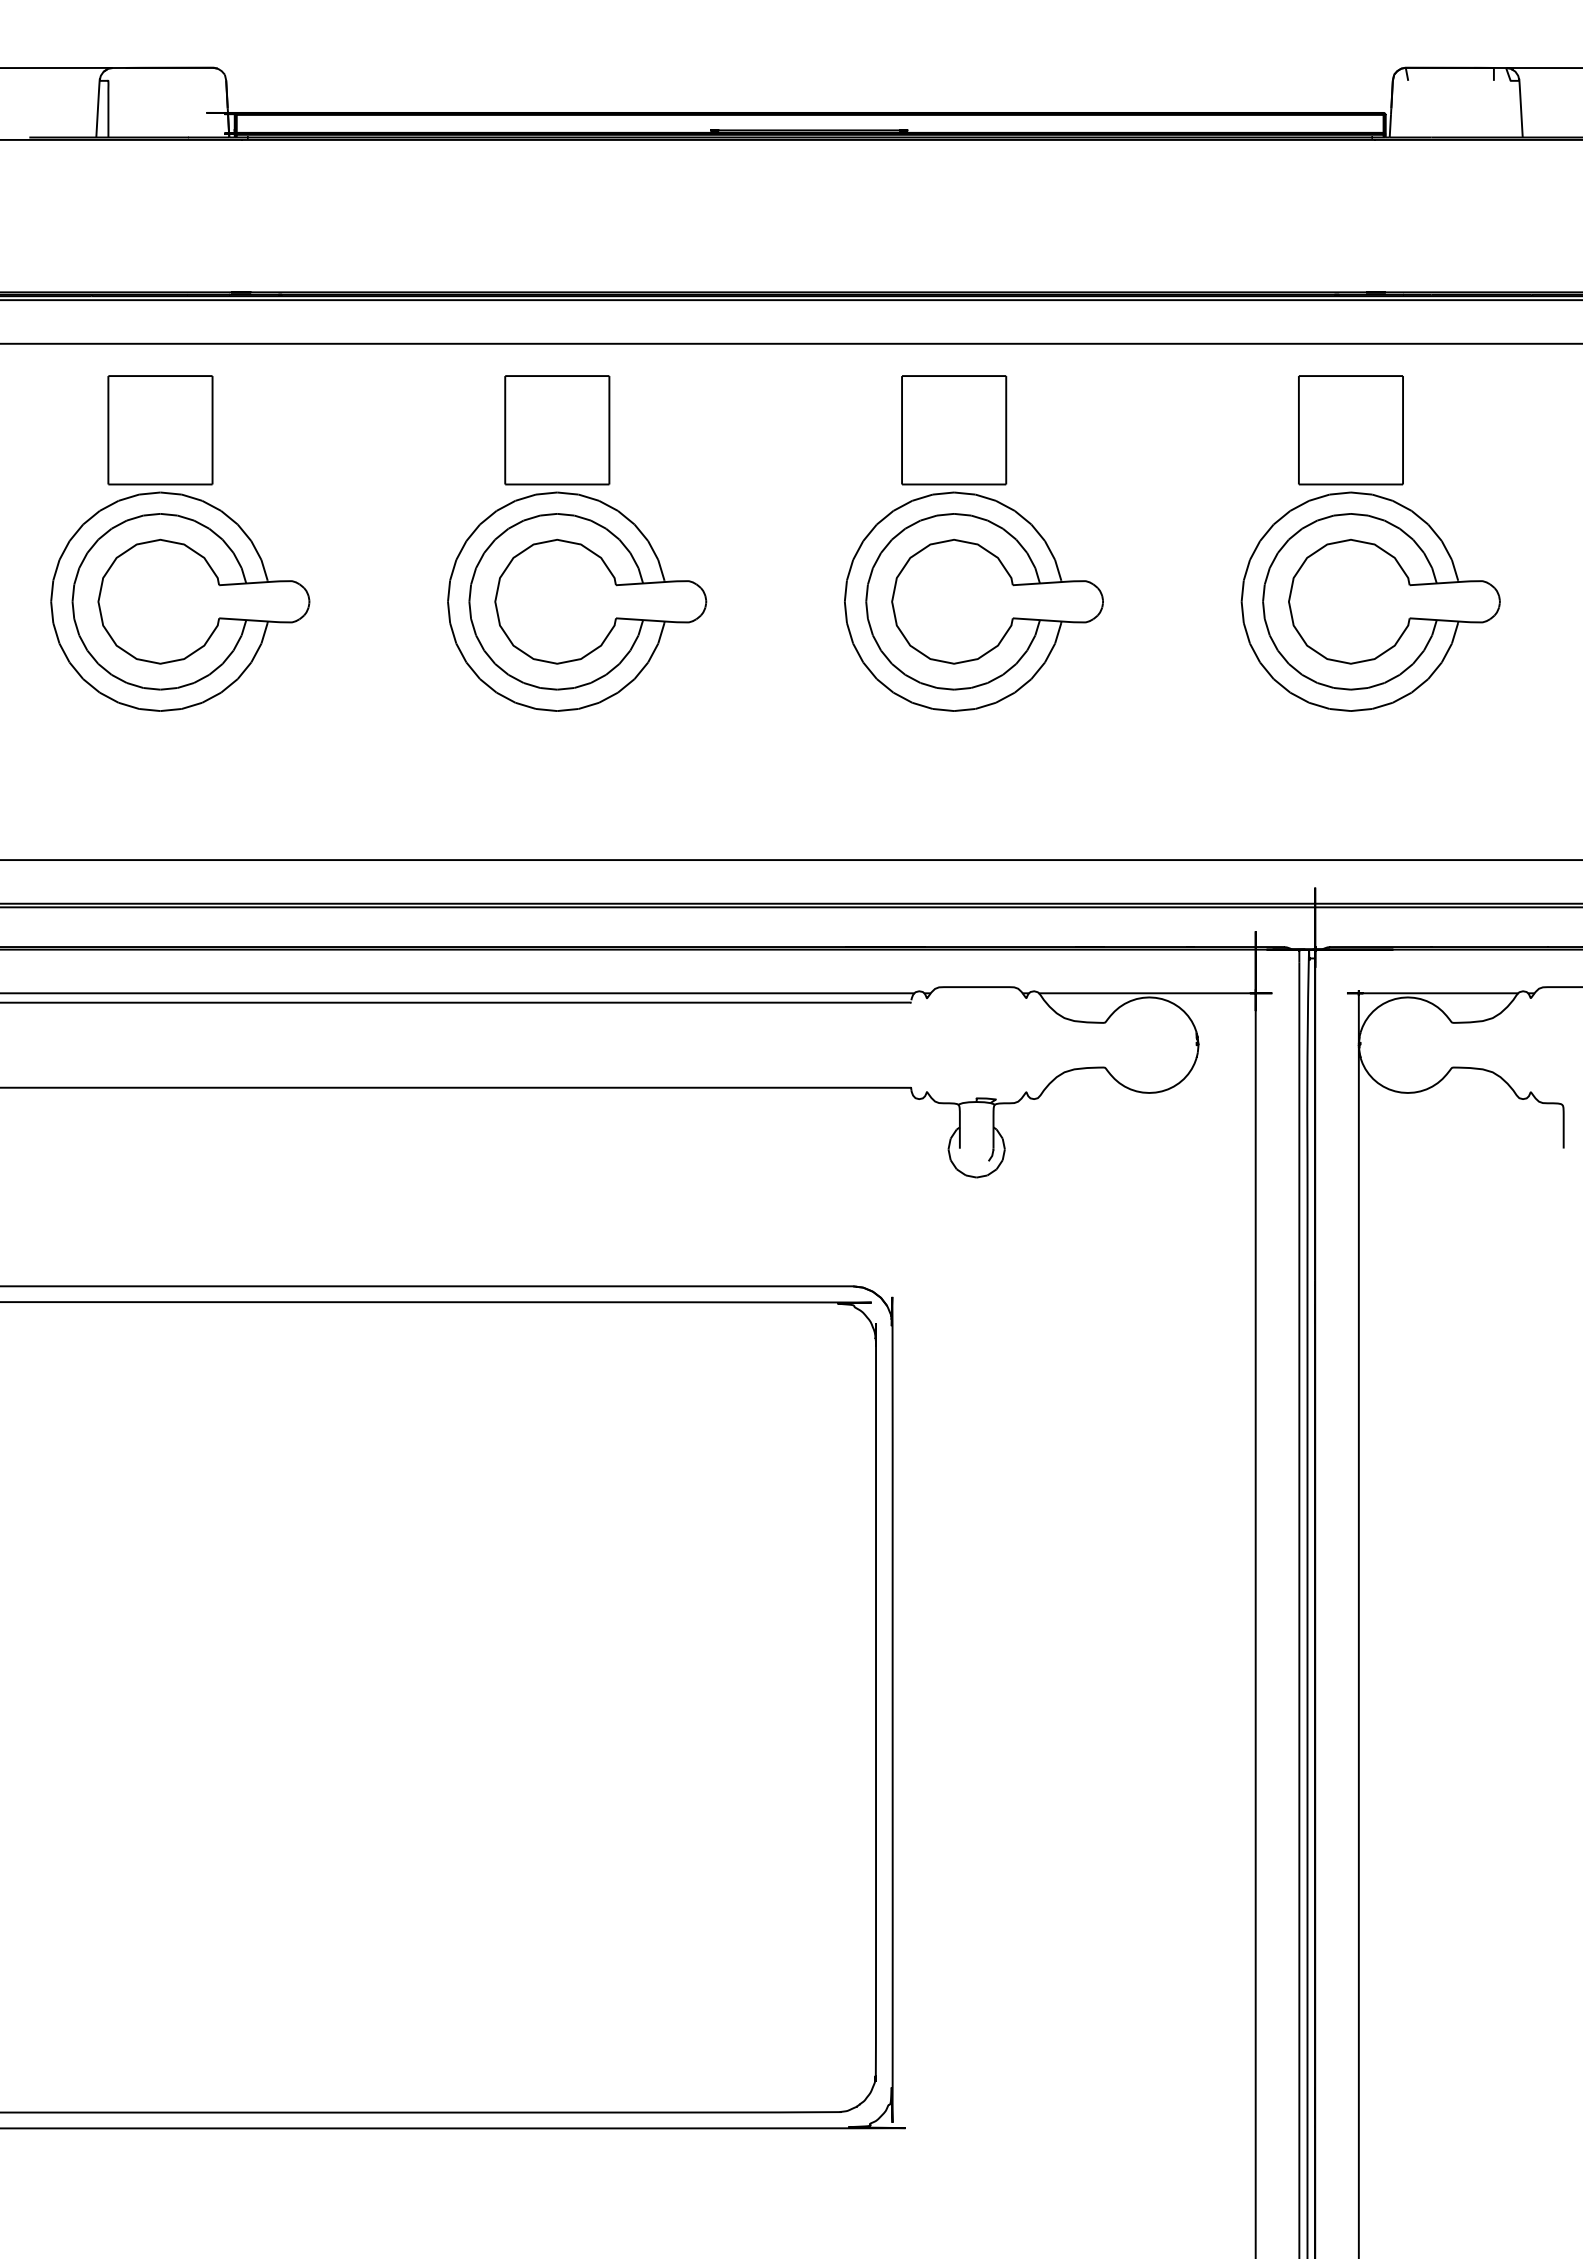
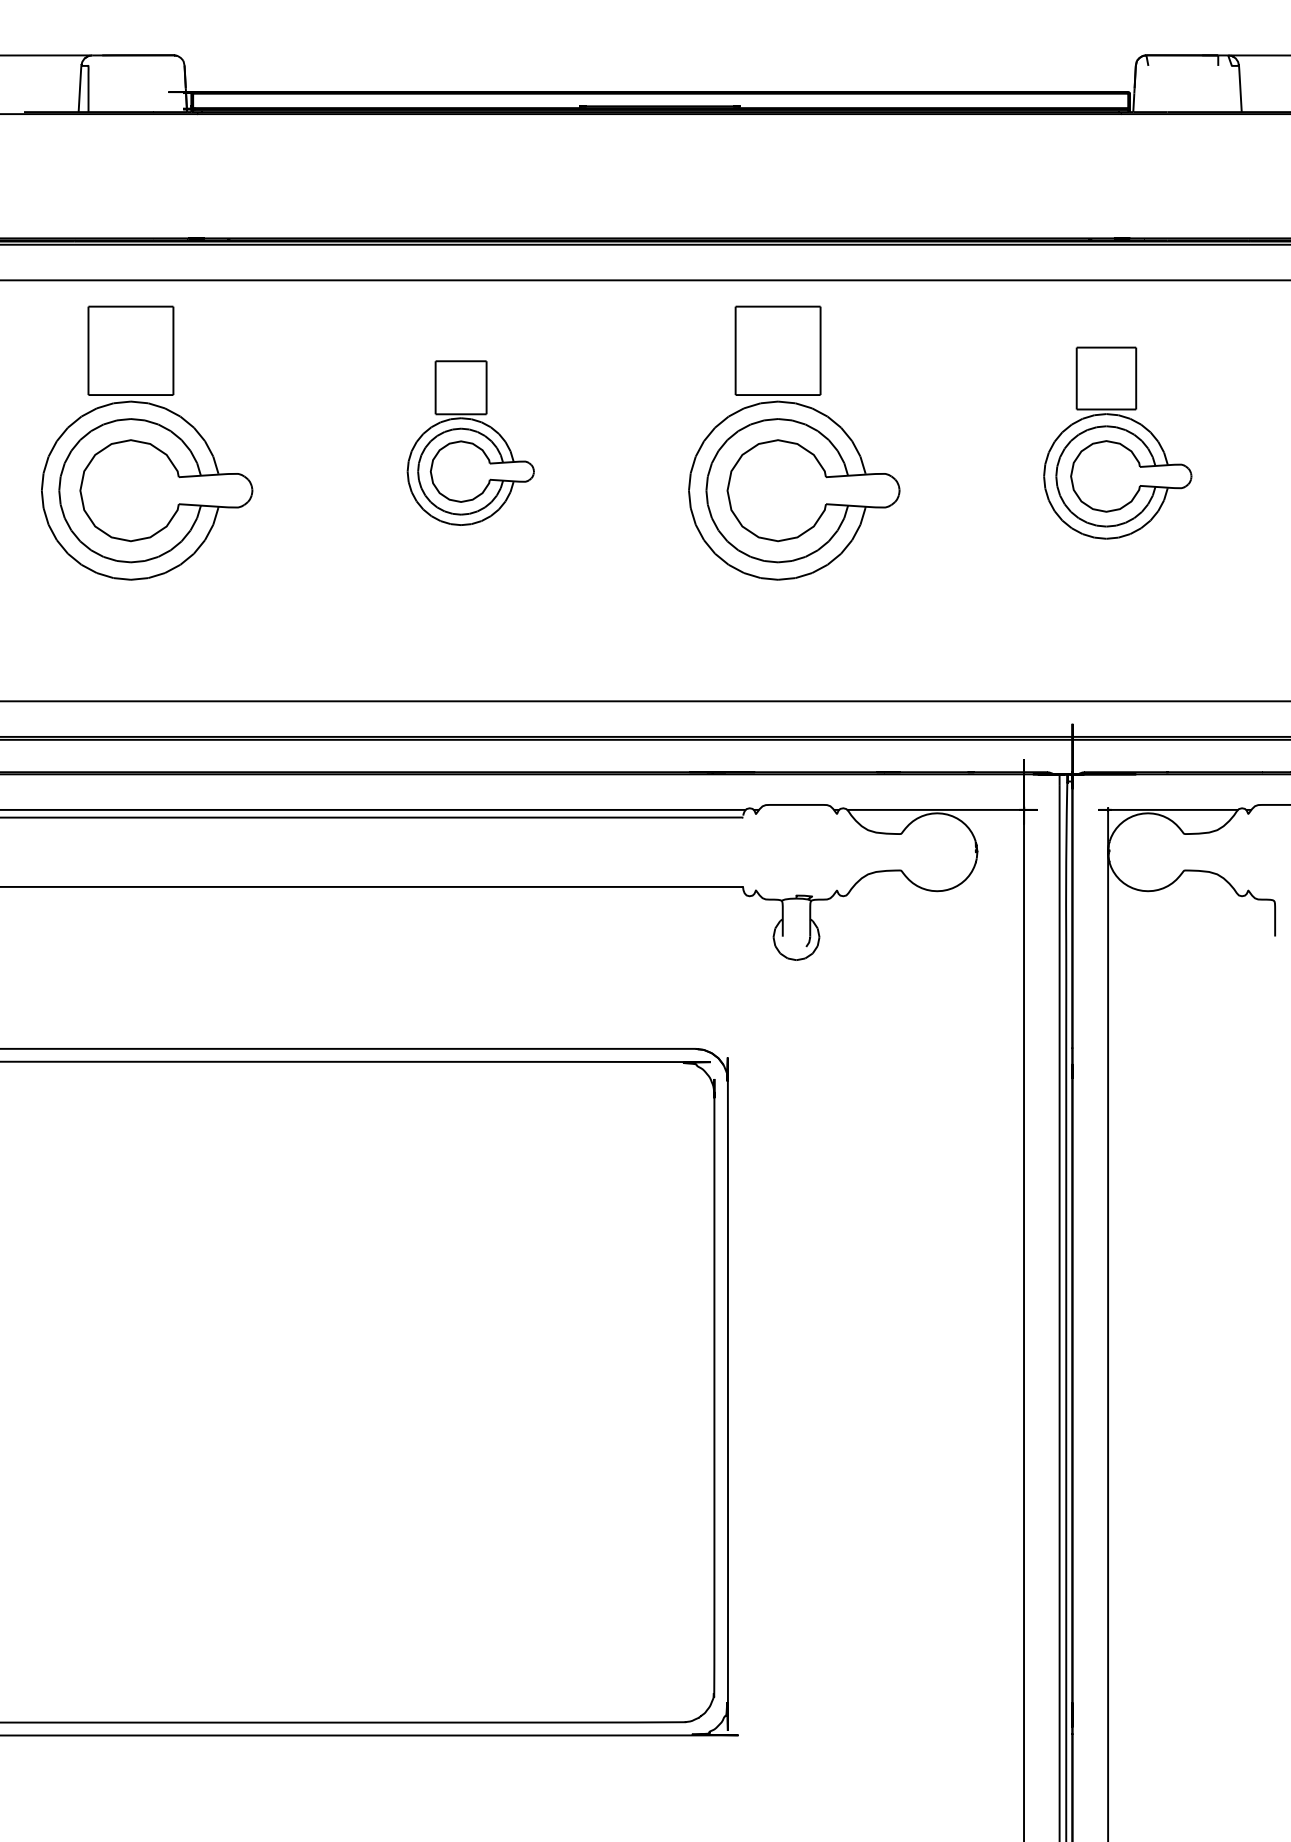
part: (577, 543) -> (471, 443), size x0.6
part: (1370, 543) -> (1117, 443), size x0.7

